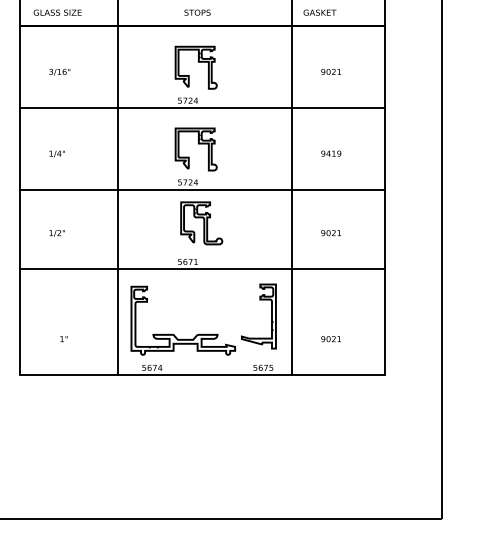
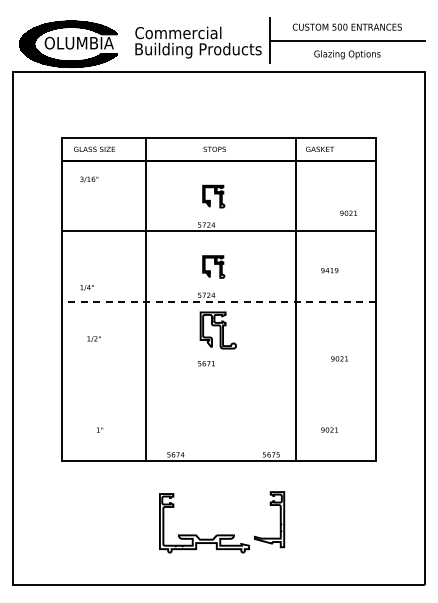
part: (196, 67) -> (213, 196), size x0.6
text: (330, 71) -> (348, 212), moved
text: (60, 72) -> (89, 179), moved
part: (196, 148) -> (213, 266), size x0.6
text: (56, 153) -> (86, 287), moved
line: (201, 189) -> (218, 301), solid -> dashed
text: (330, 232) -> (339, 358), moved
line: (201, 268) -> (218, 369), removed
part: (204, 333) -> (222, 534), moved

